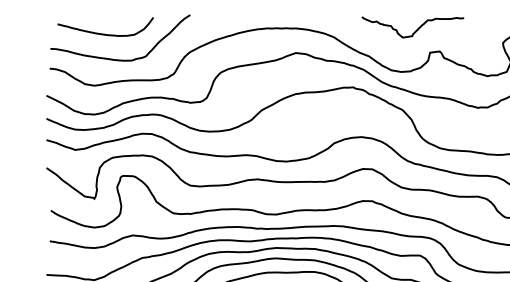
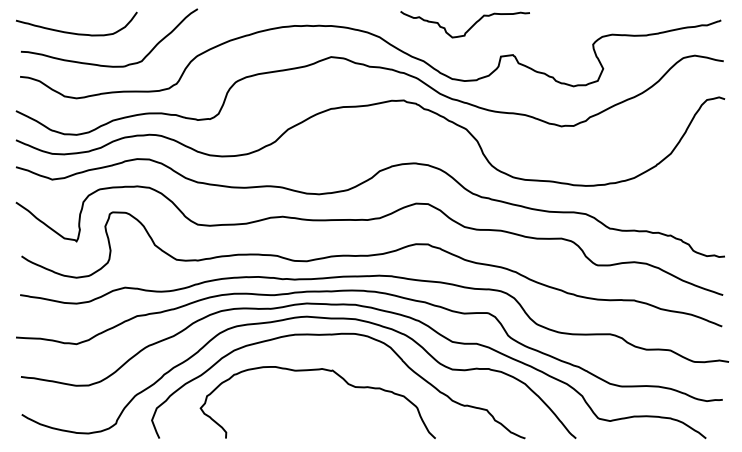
curve: (415, 30) -> (468, 28), moved
curve: (103, 33) -> (74, 32), moved

